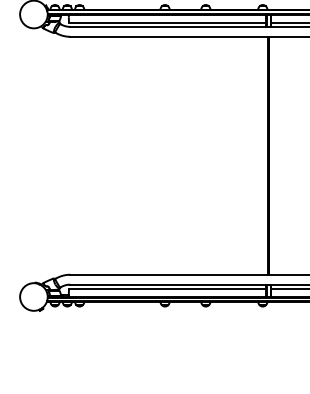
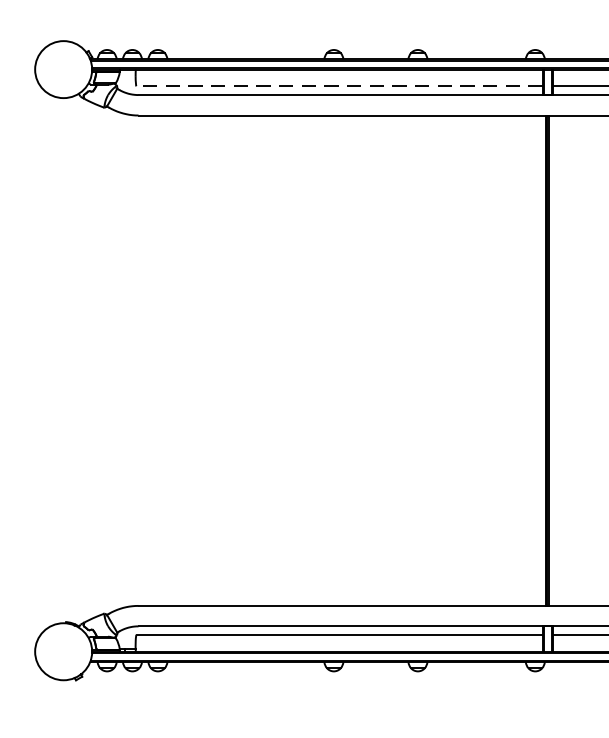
line: (167, 22) -> (338, 86), solid -> dashed

